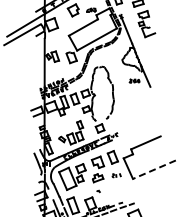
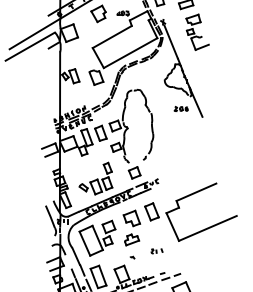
line: (153, 169) -> (206, 228), dashed -> solid
part: (116, 175) -> (156, 251), moved

